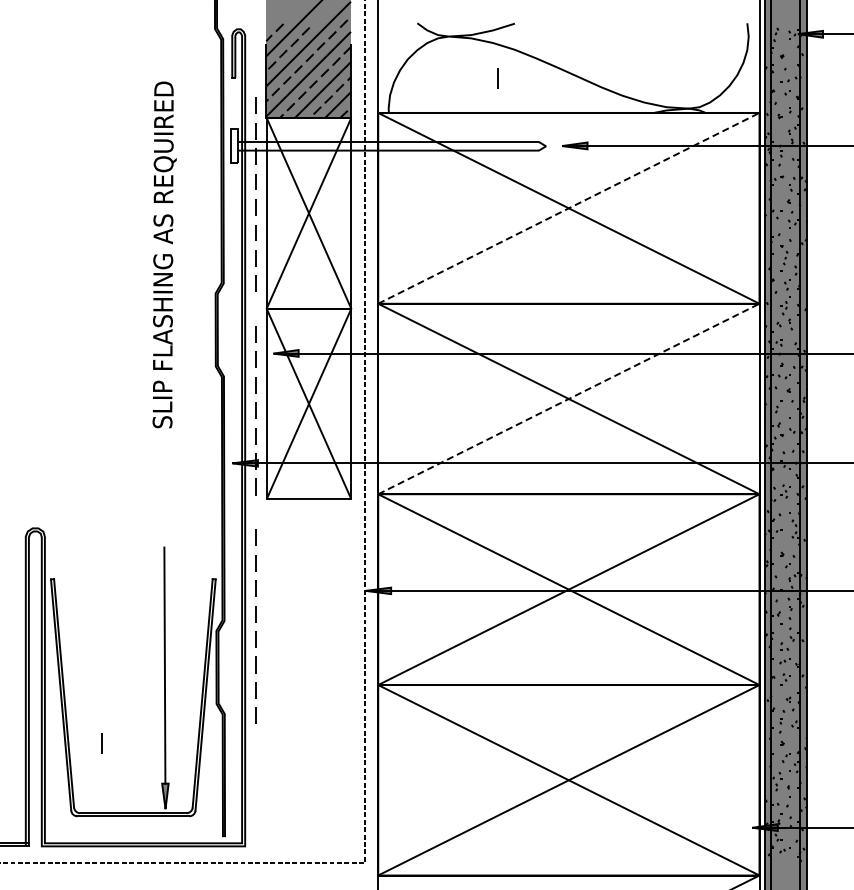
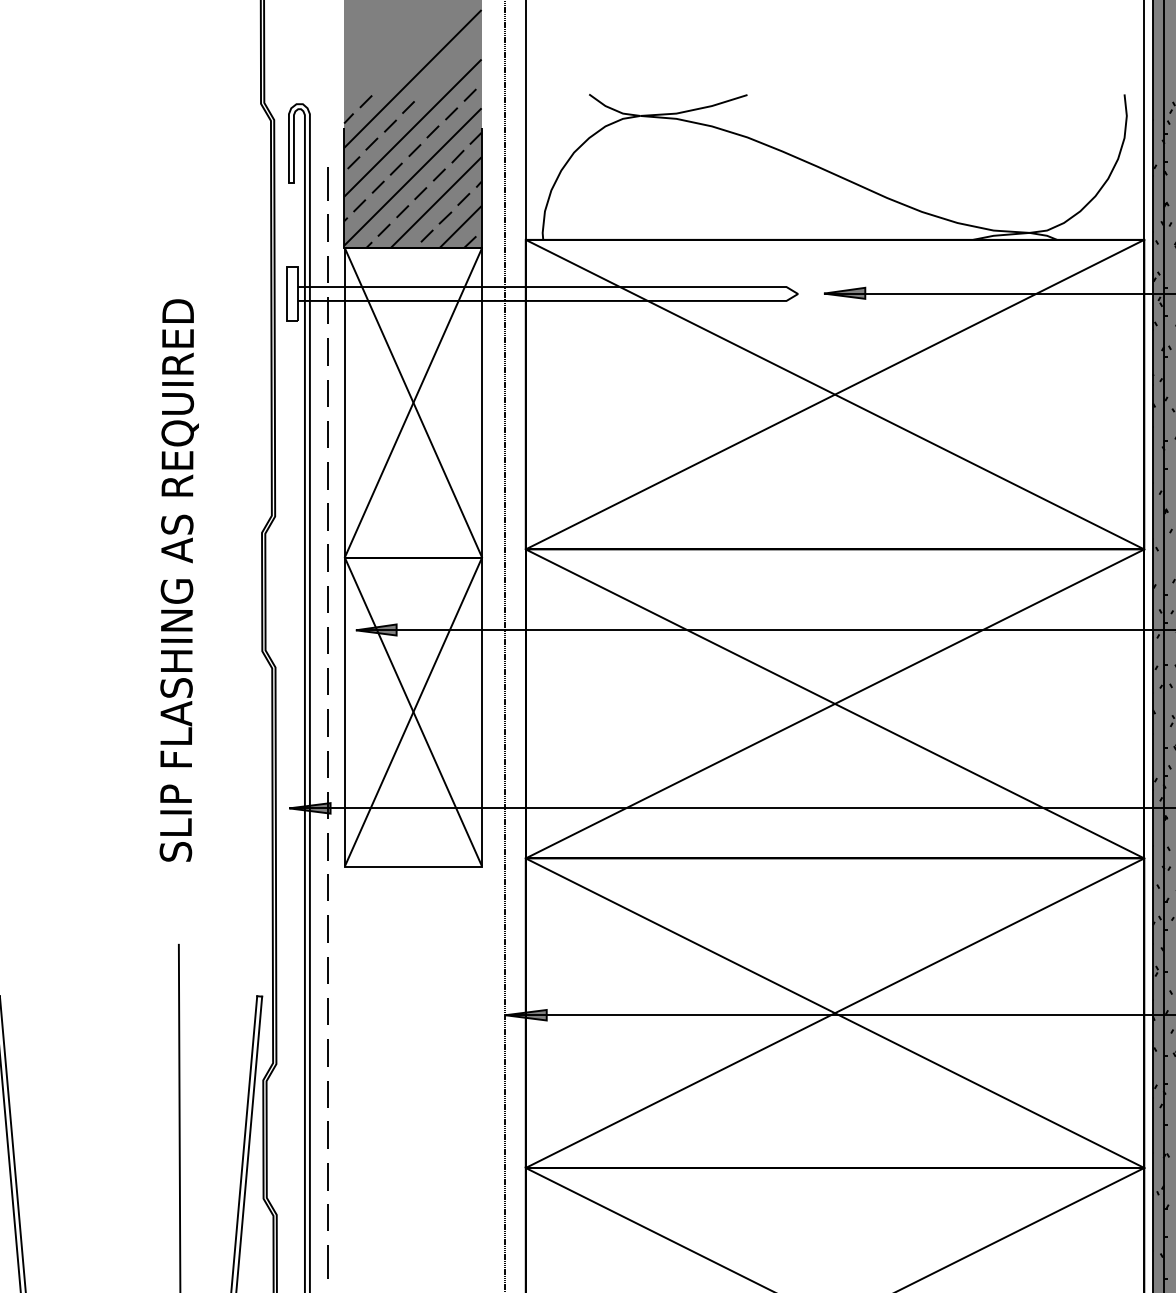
line: (497, 78) -> (326, 183), moved
line: (569, 208) -> (836, 394), dashed -> solid
text: (164, 254) -> (179, 579), moved
line: (255, 309) -> (326, 558), added
line: (569, 398) -> (836, 703), dashed -> solid
line: (255, 512) -> (326, 888), added
line: (101, 743) -> (326, 1262), moved

